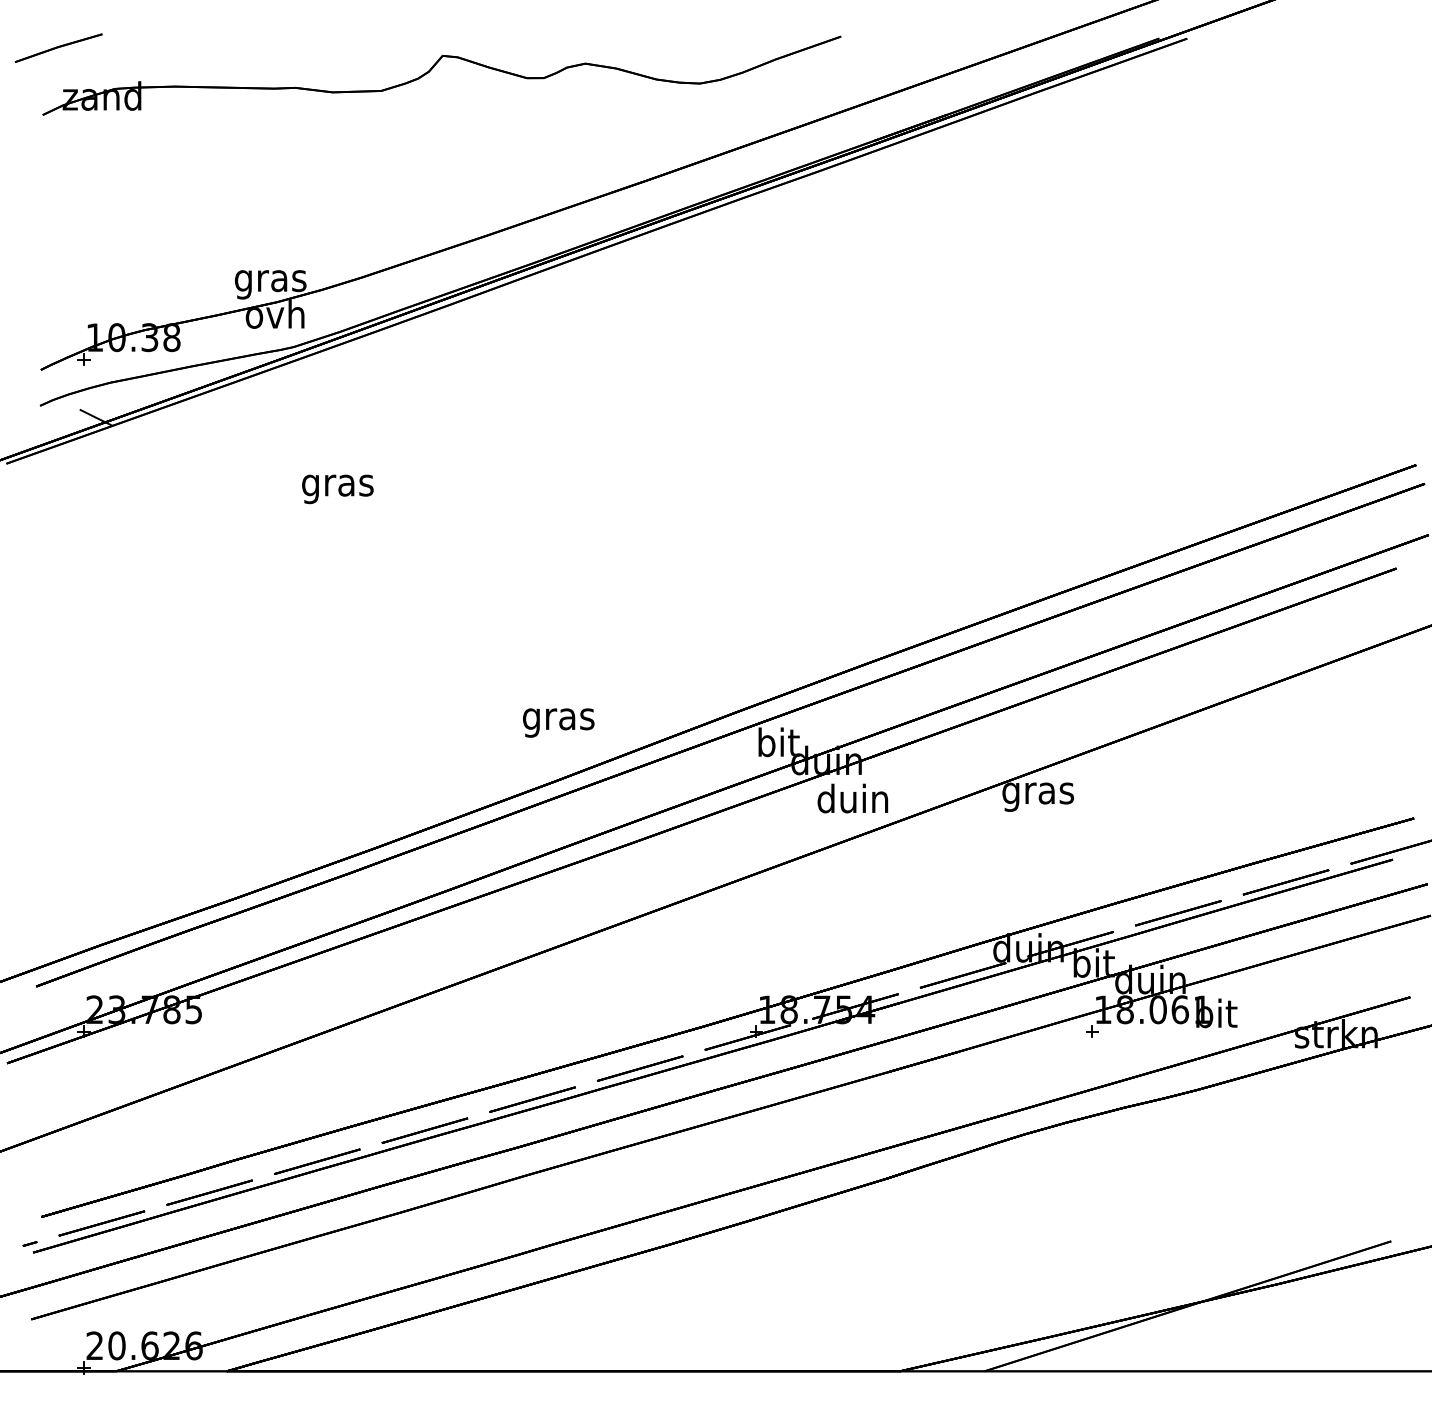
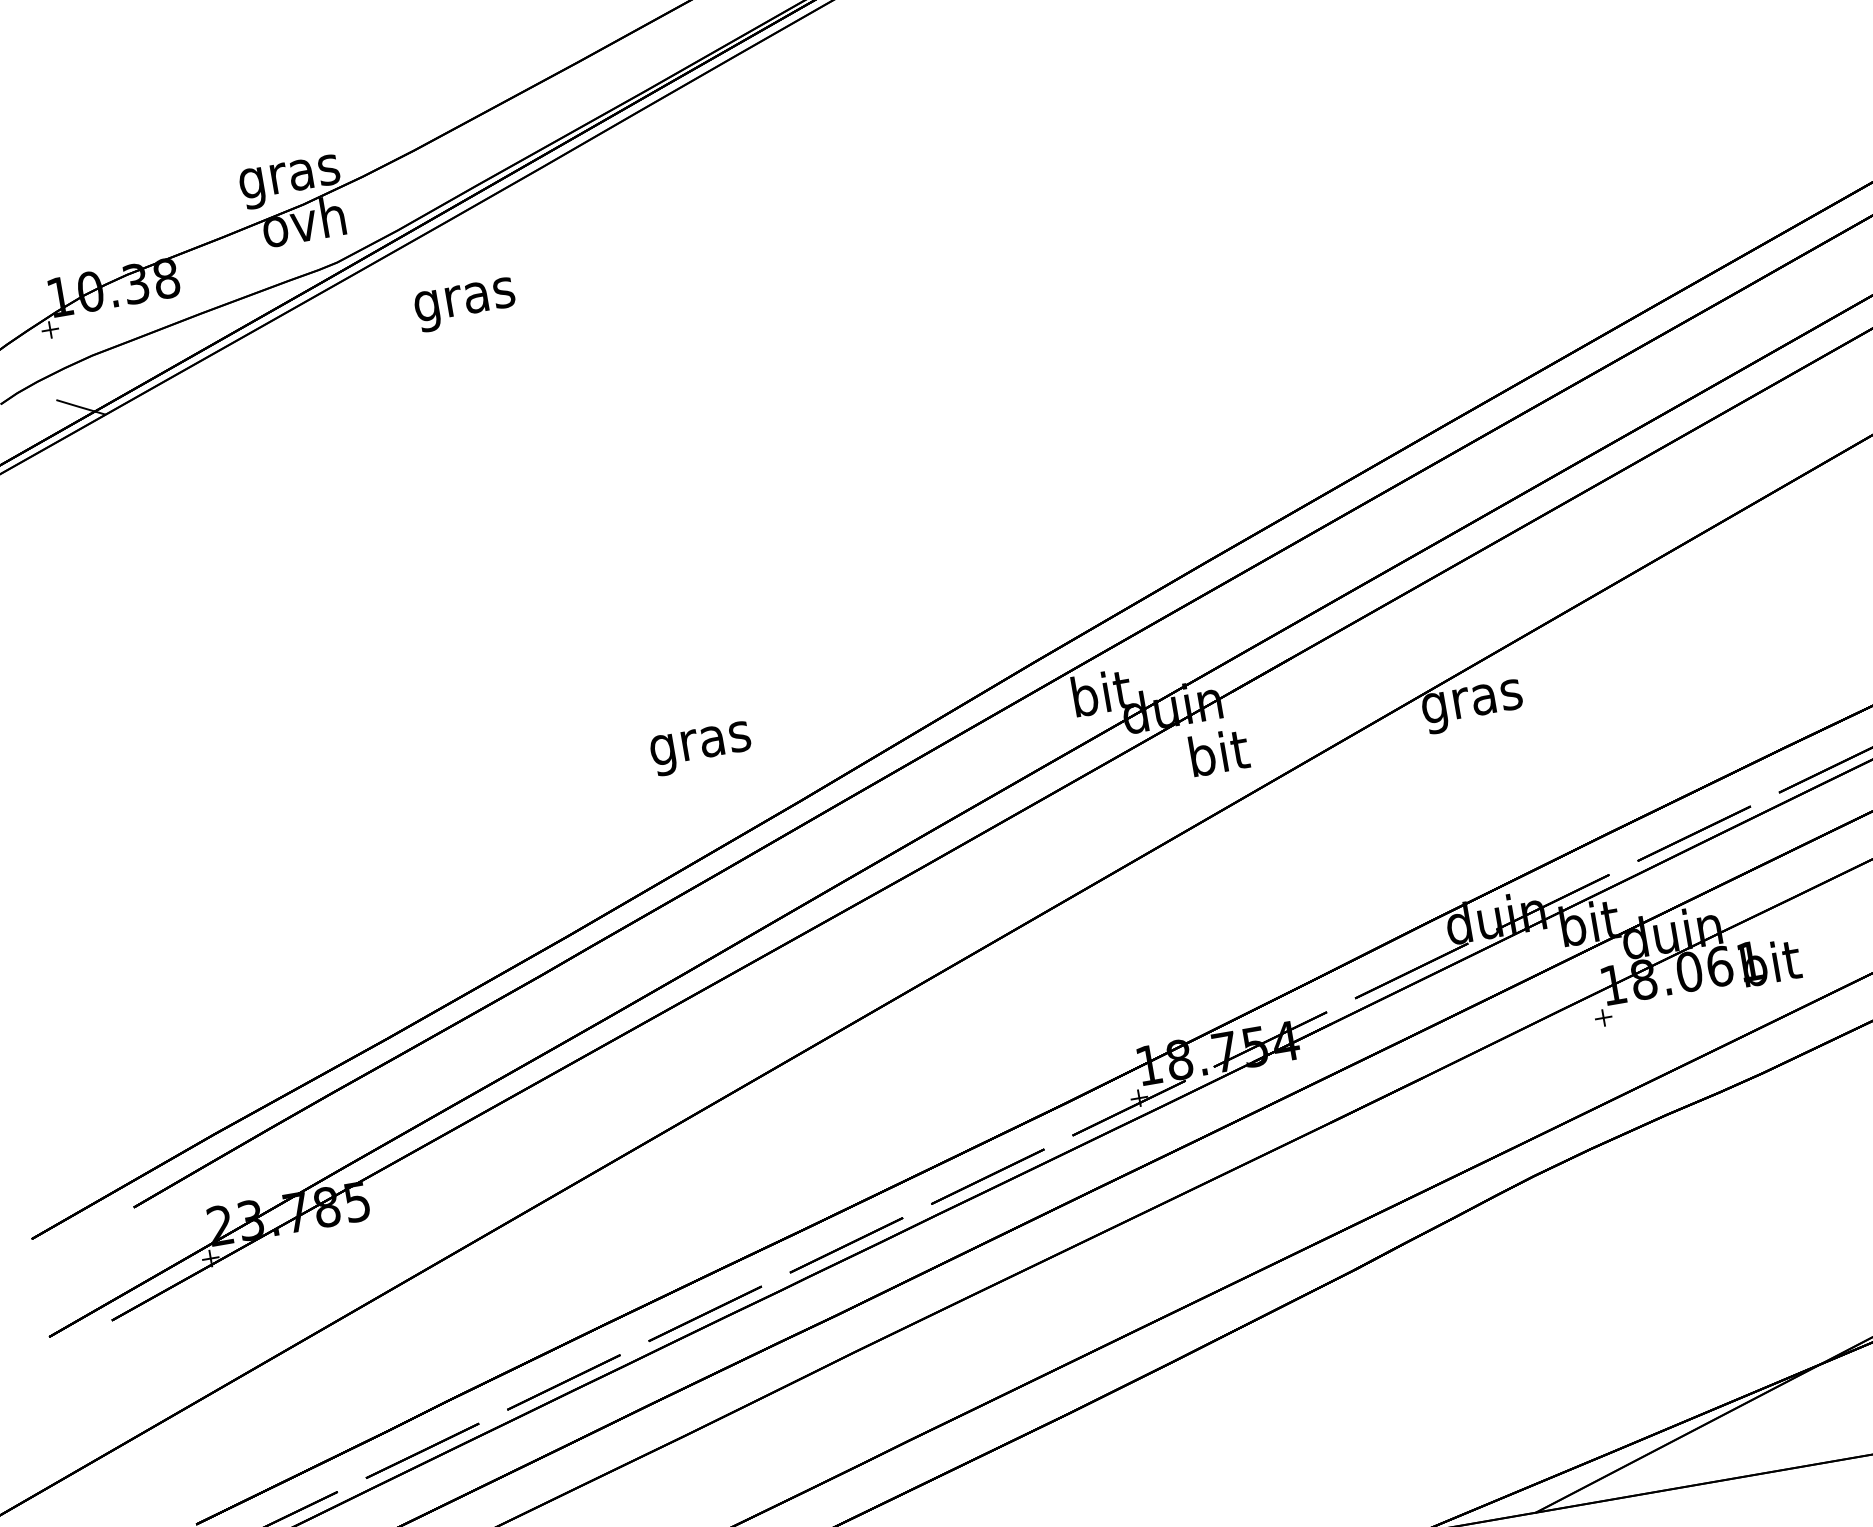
text: (337, 489) -> (464, 305), moved
text: (558, 722) -> (700, 748), moved
text: (852, 798) -> (1216, 752), duin -> bit

